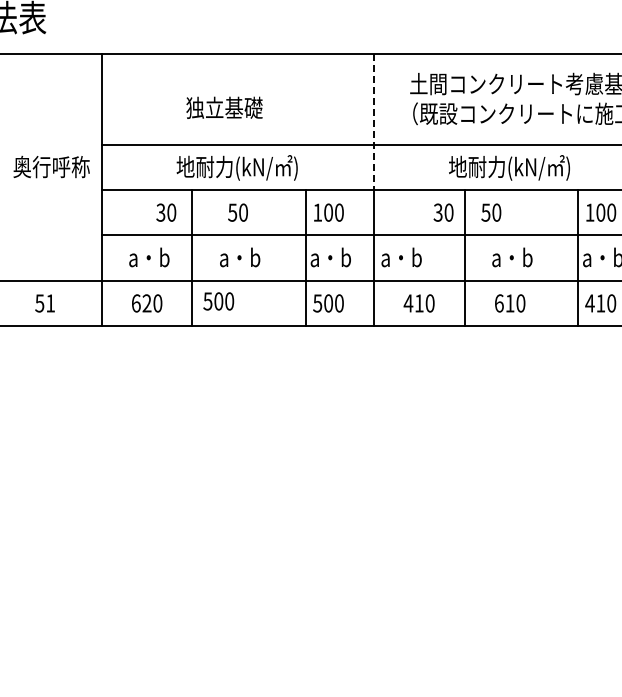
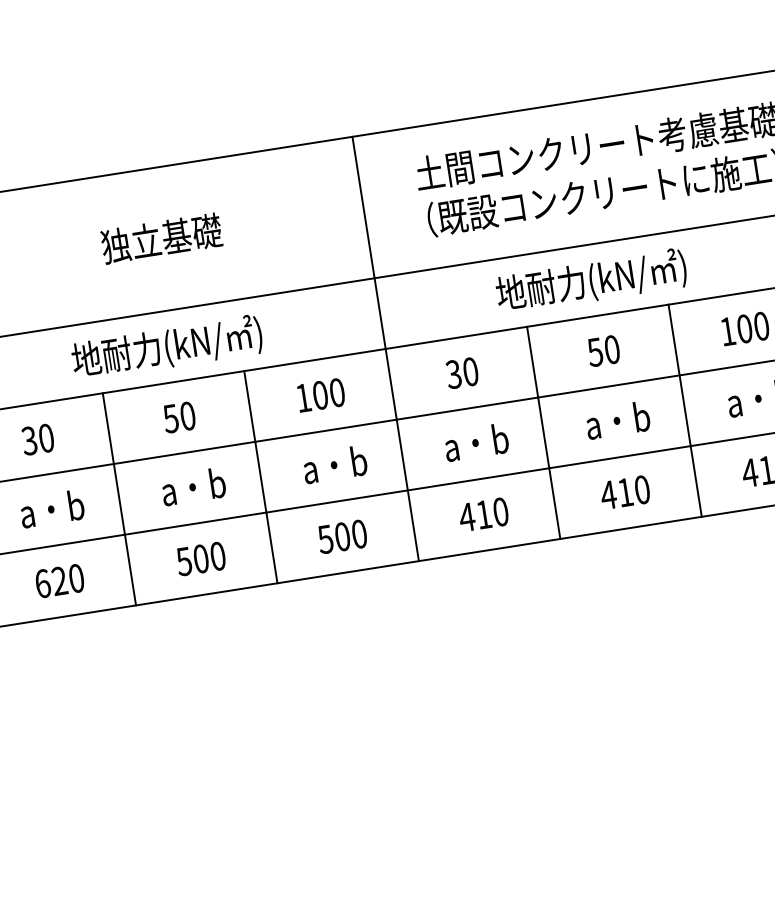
text: (224, 107) -> (161, 237), moved
line: (373, 122) -> (368, 243), dashed -> solid
text: (166, 212) -> (38, 439), moved
text: (443, 212) -> (462, 372), moved
text: (491, 212) -> (603, 350), moved
text: (401, 257) -> (476, 442), moved
line: (306, 258) -> (261, 477), moved
line: (577, 258) -> (685, 411), moved
text: (218, 301) -> (200, 559), moved
text: (499, 303) -> (608, 495), 610 -> 410

